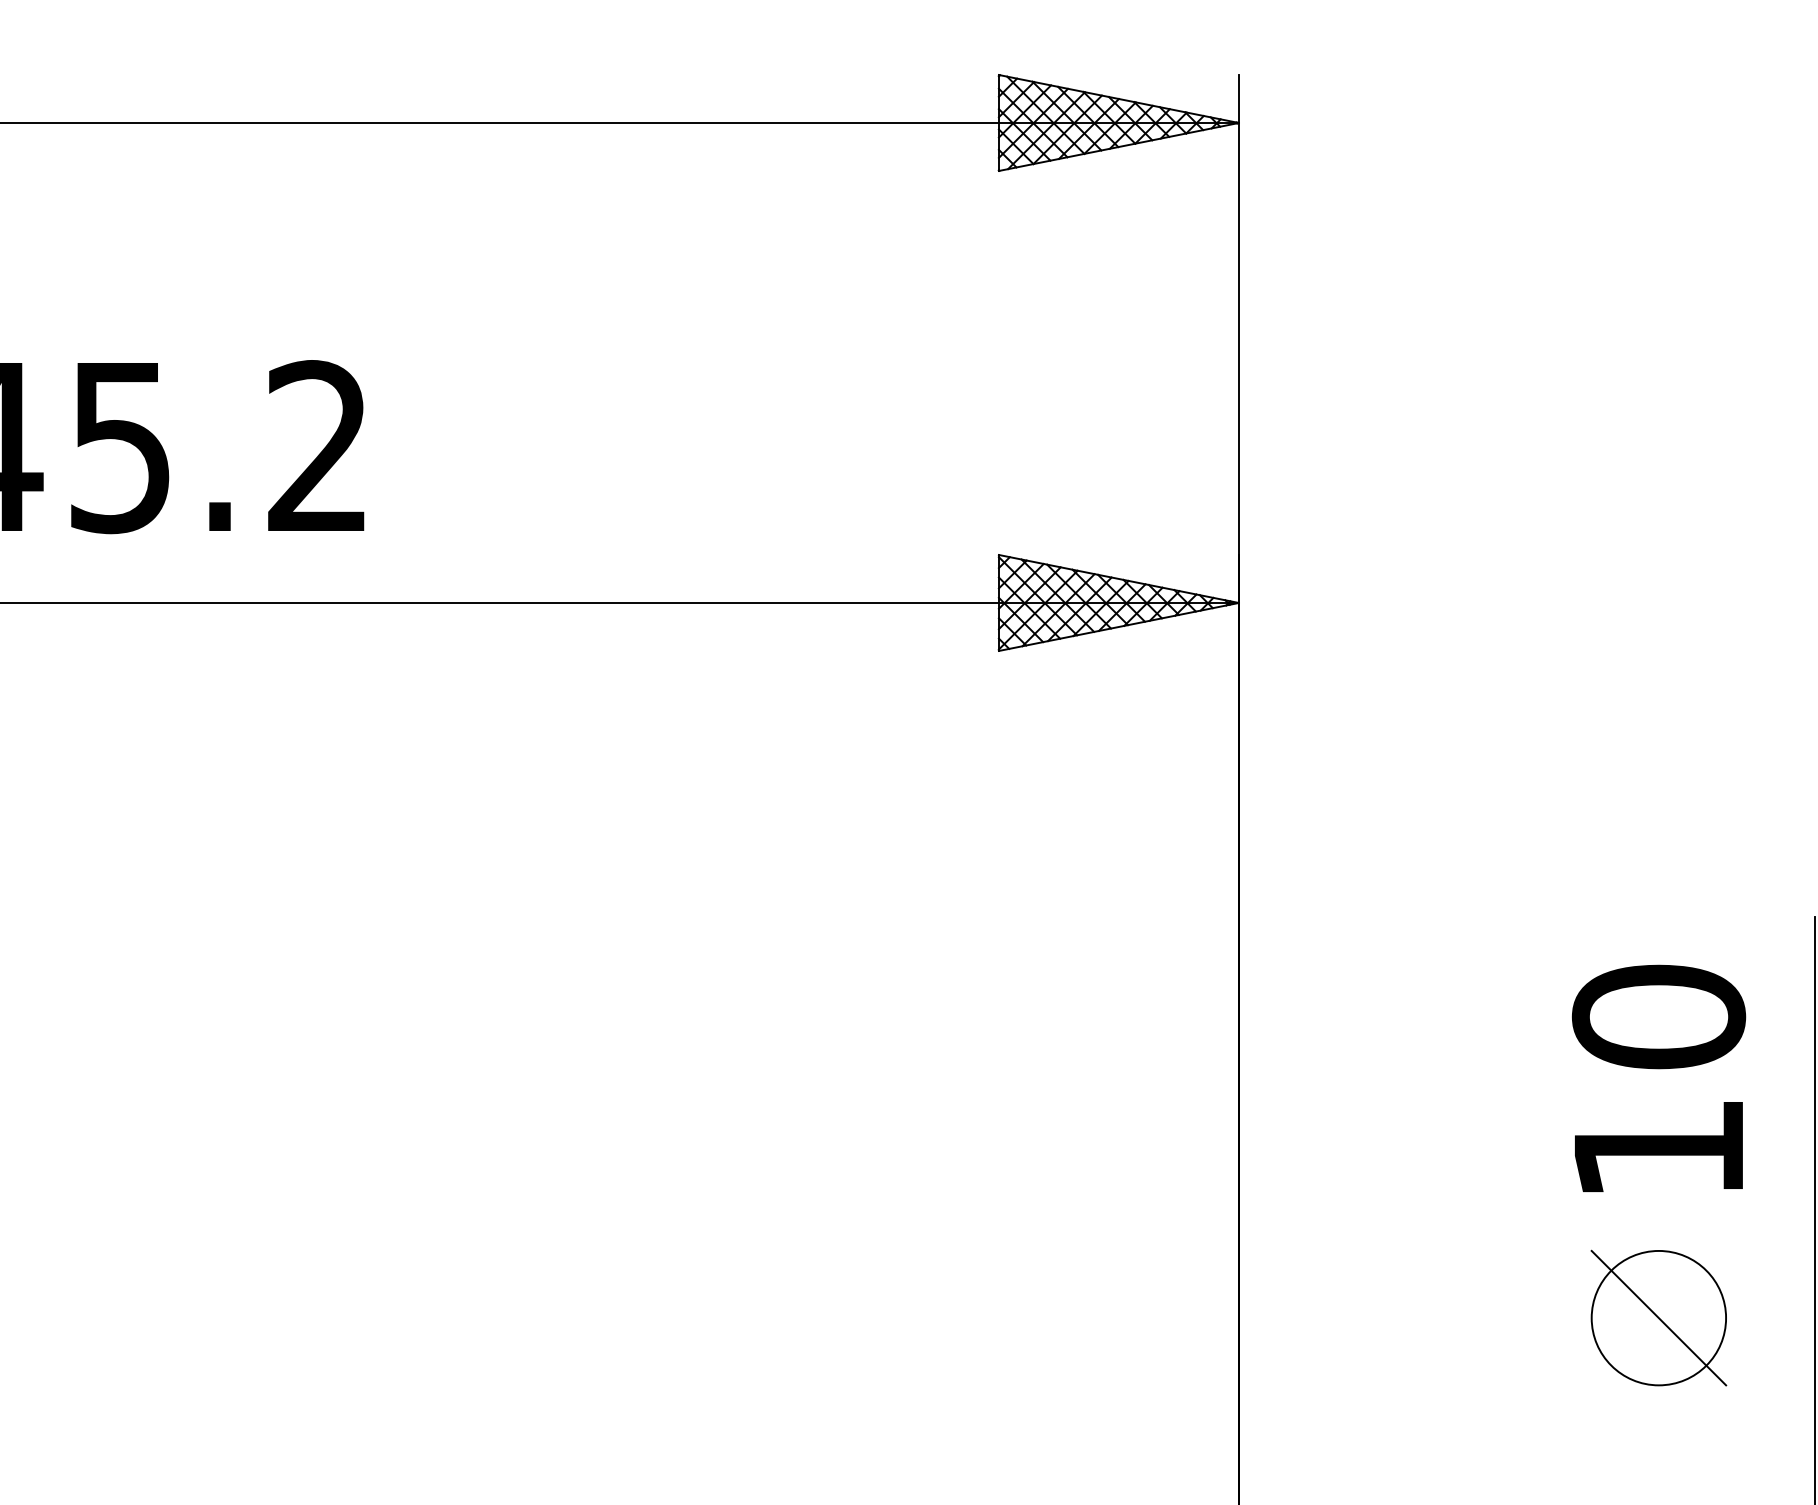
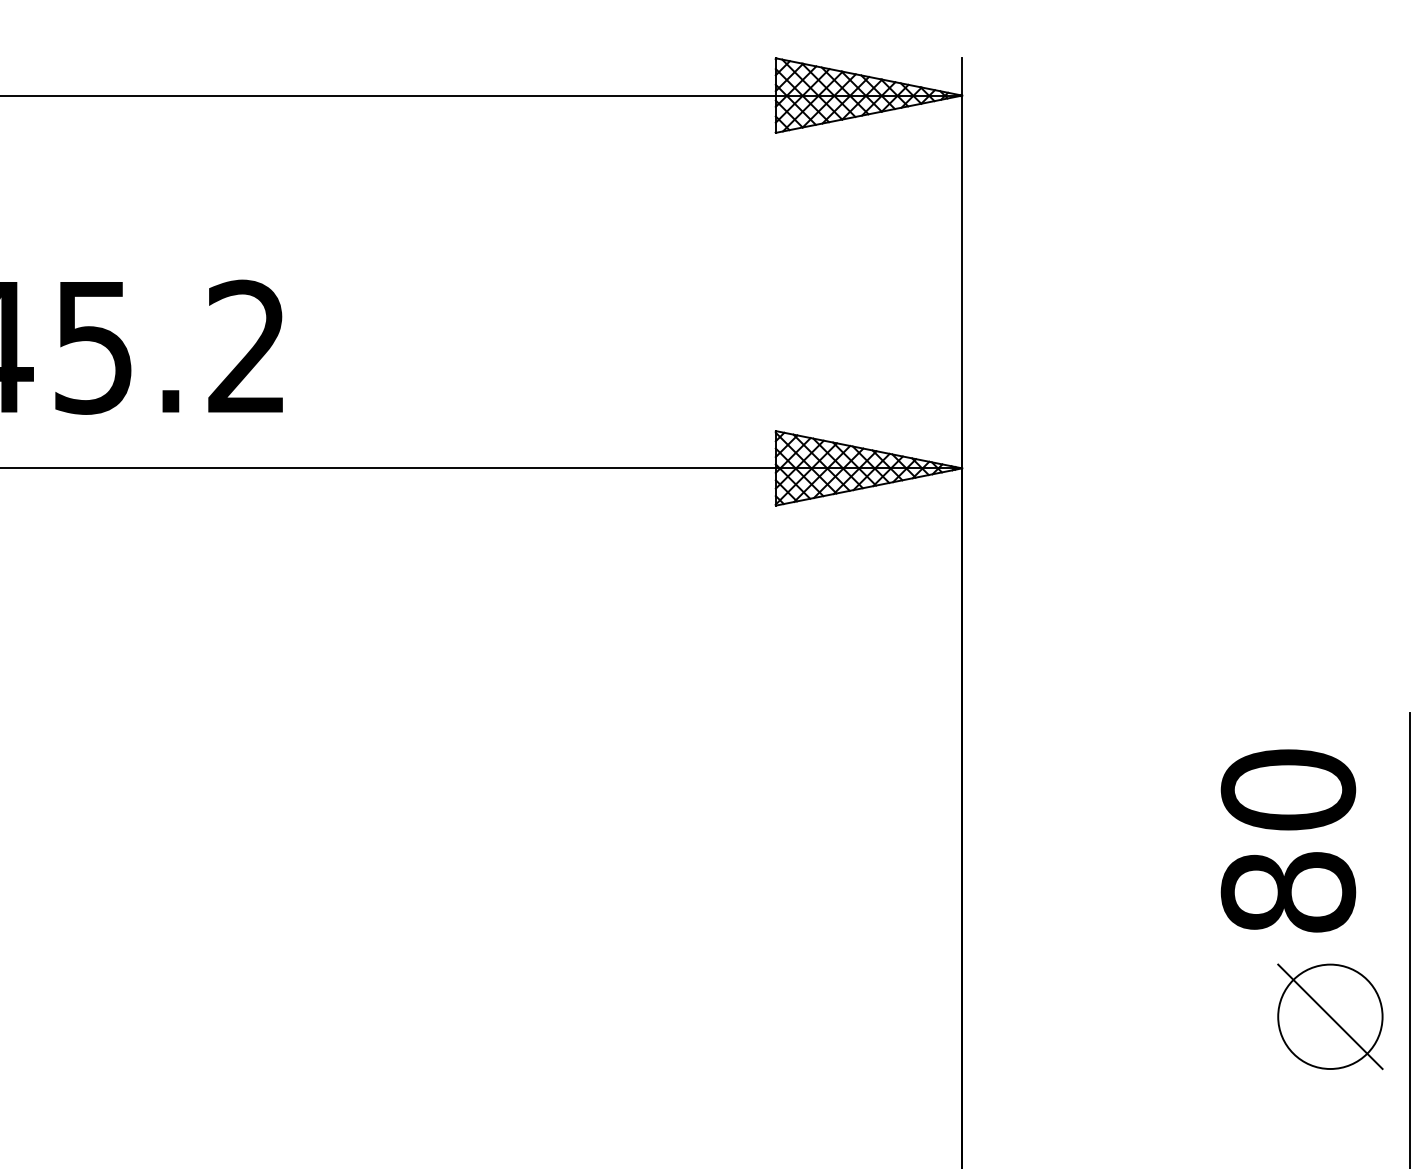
text: (1659, 1149) -> (1288, 892), 10 -> 80
part: (1659, 1317) -> (1330, 1016), moved

